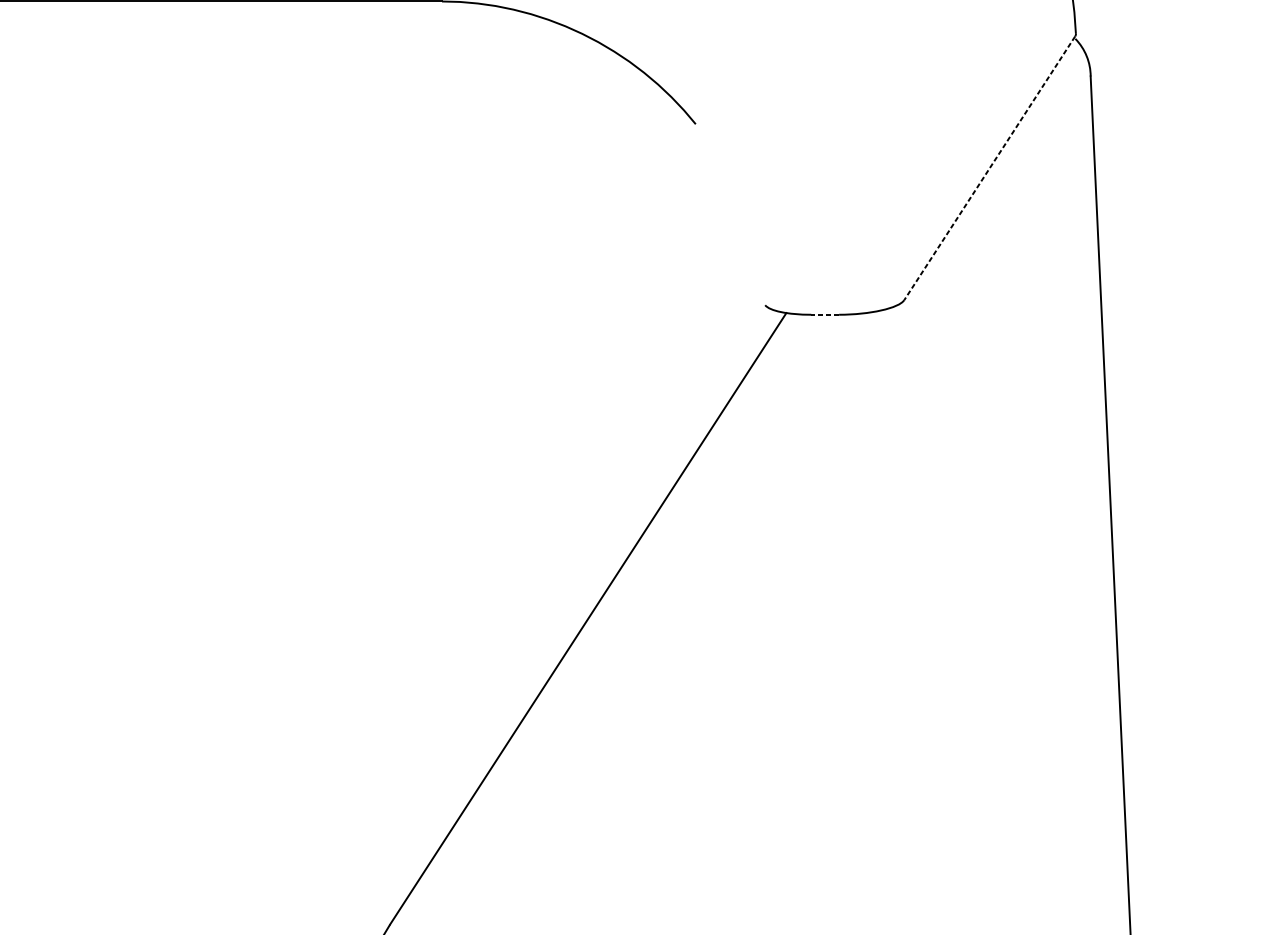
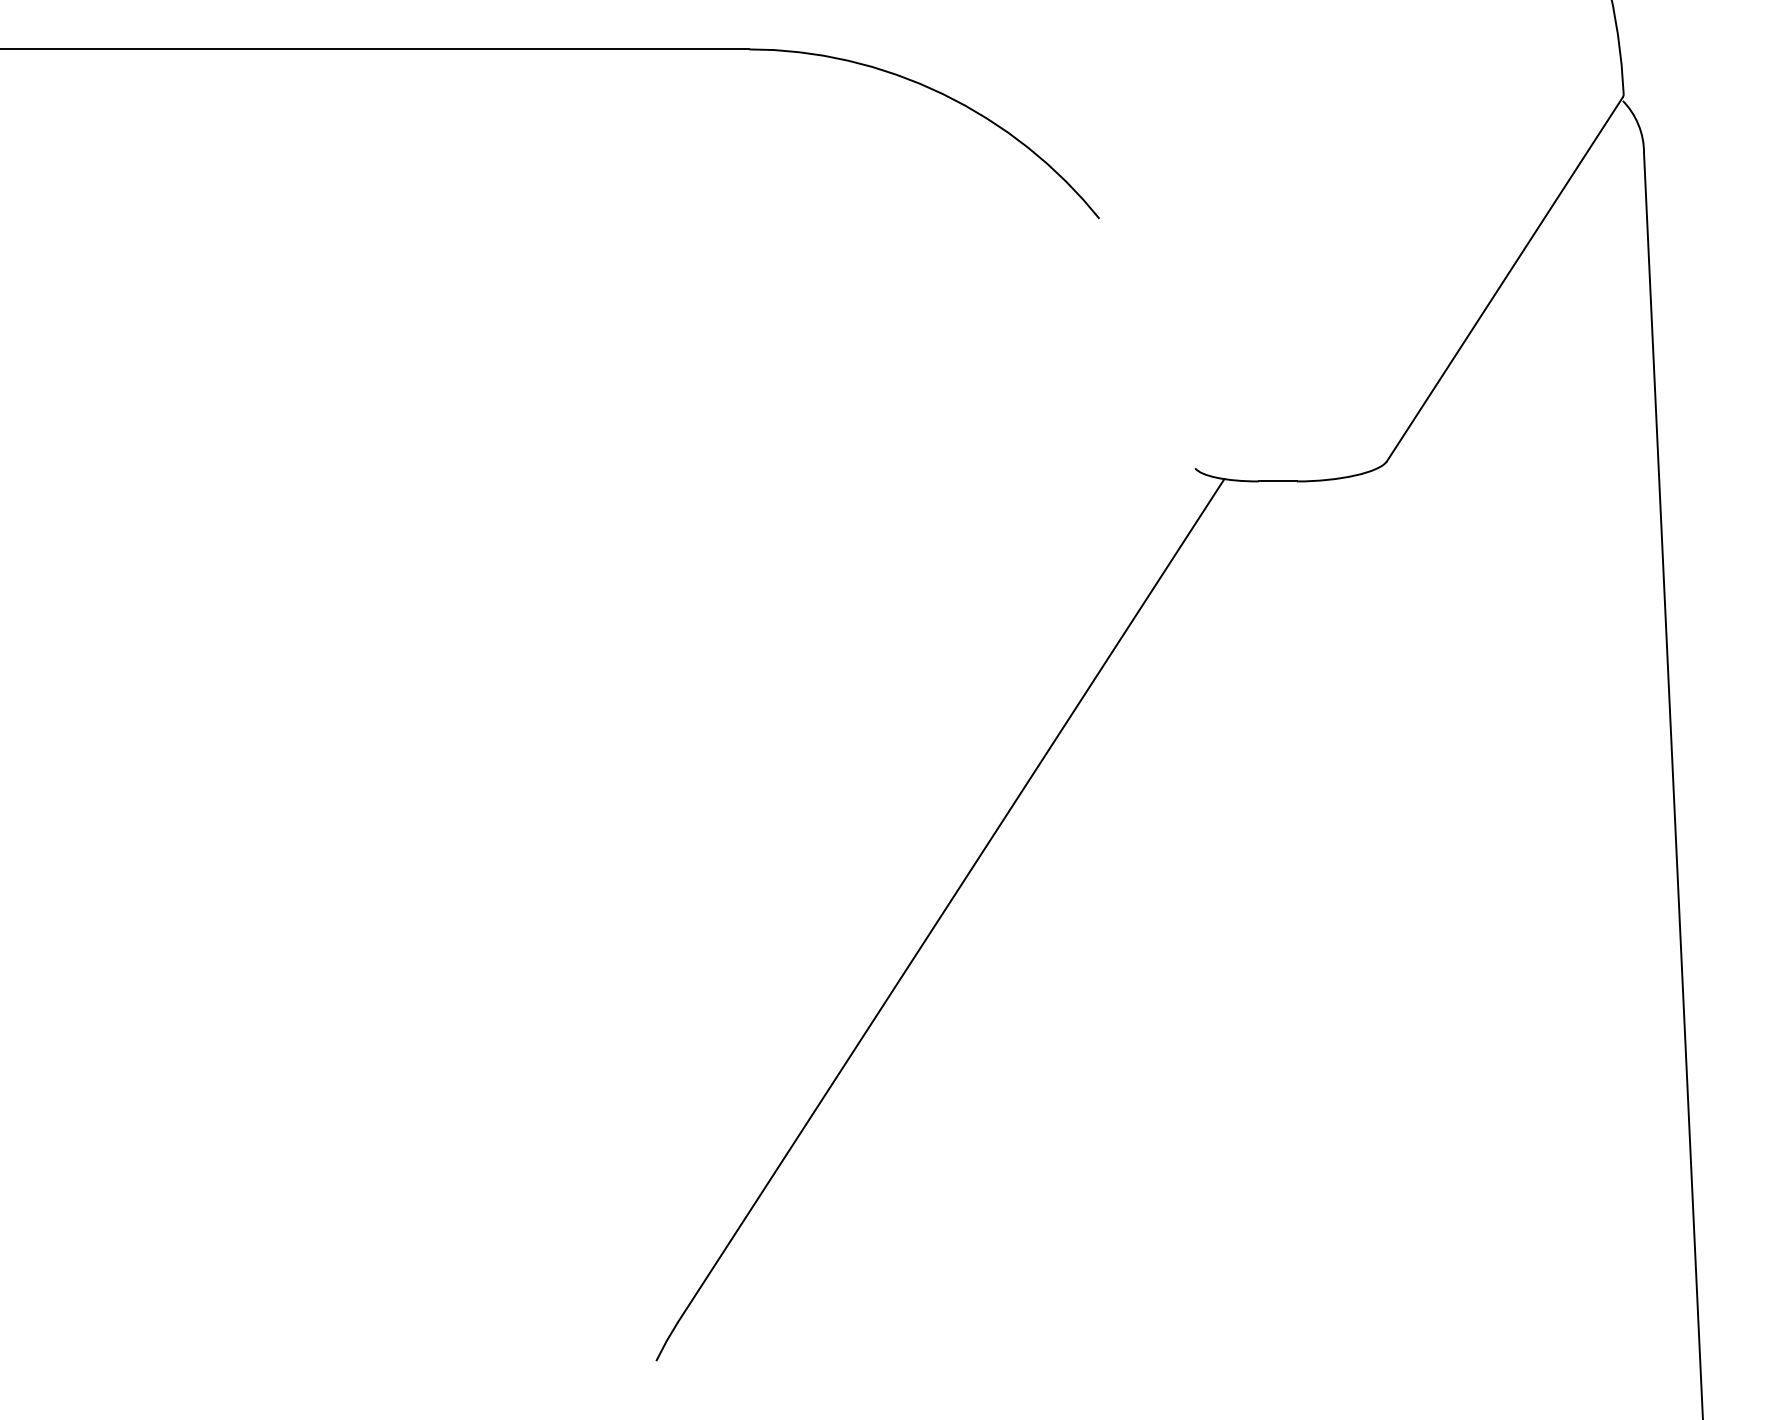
line: (989, 168) -> (1504, 279), dashed -> solid
line: (824, 314) -> (1277, 481), dashed -> solid

